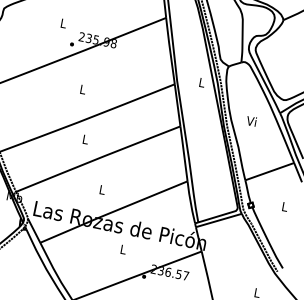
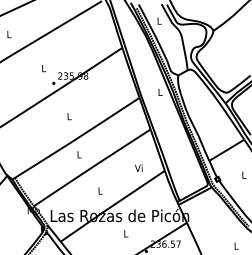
text: (251, 120) -> (138, 167), moved

